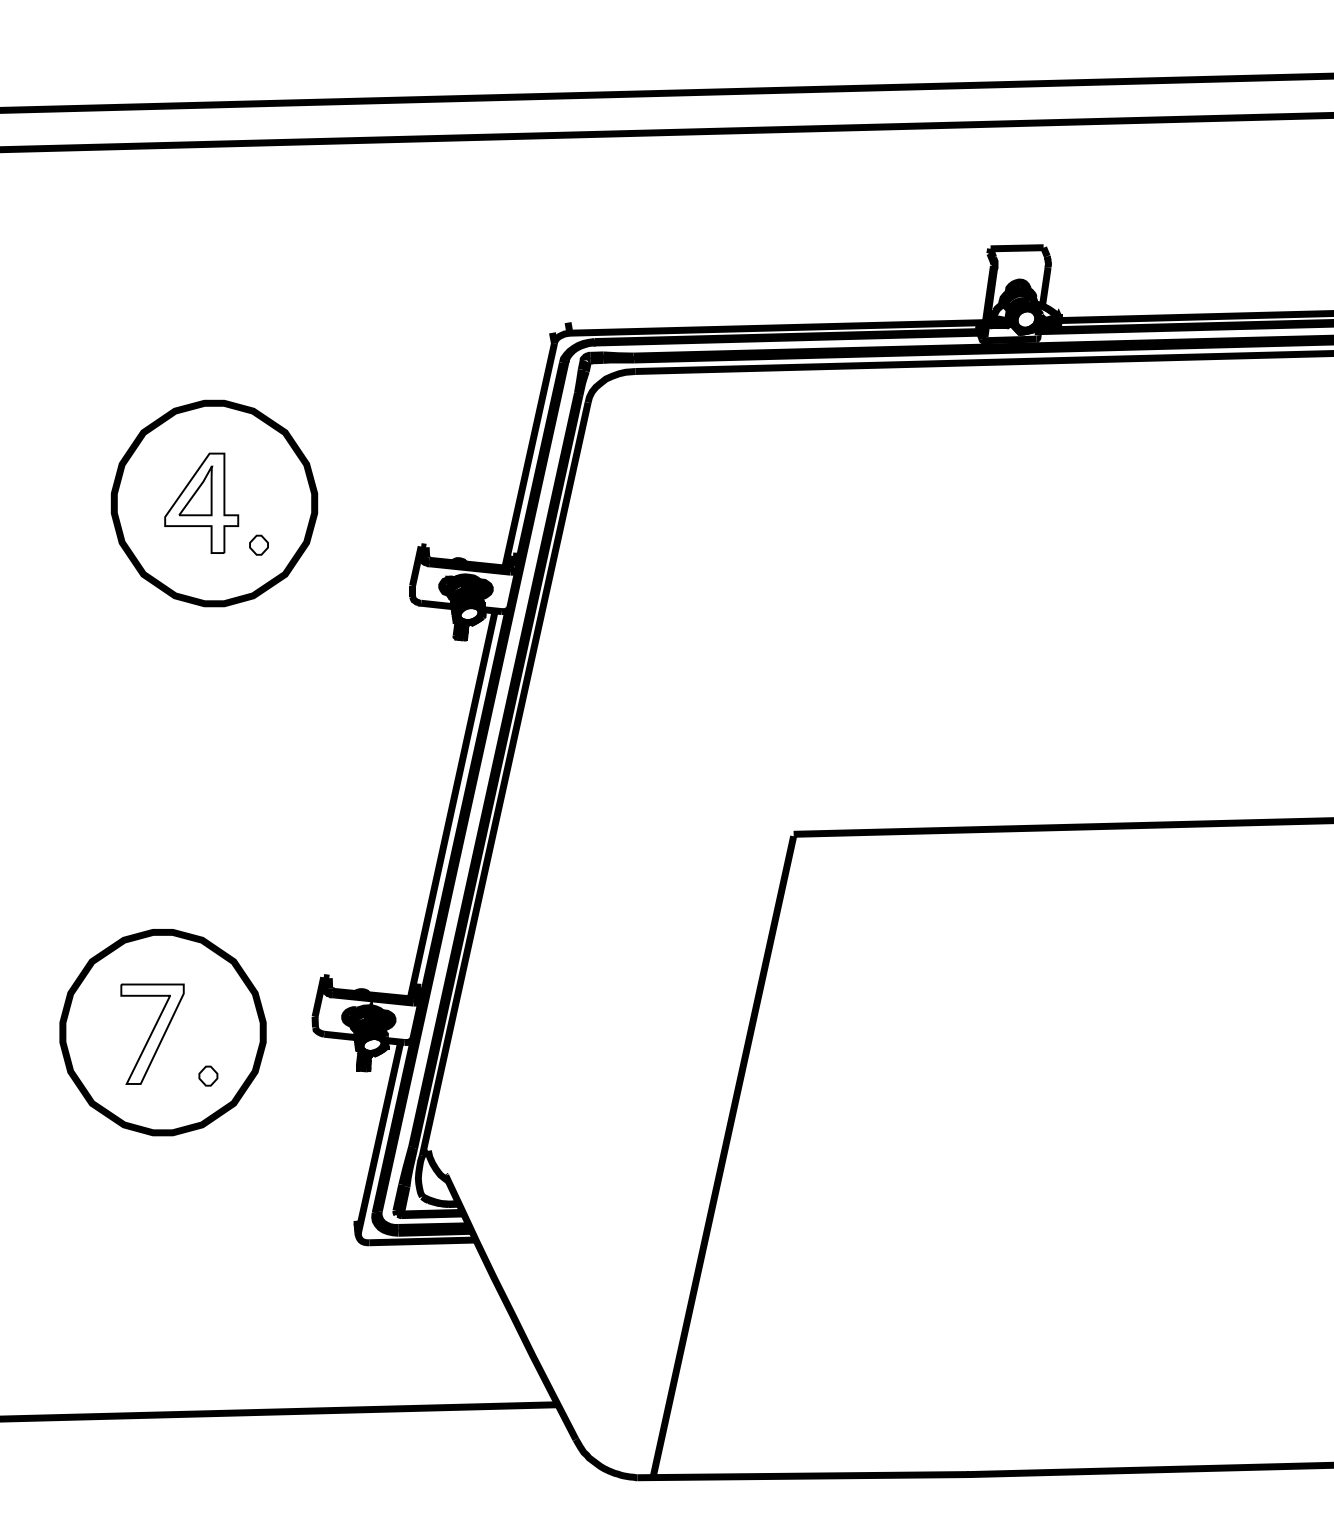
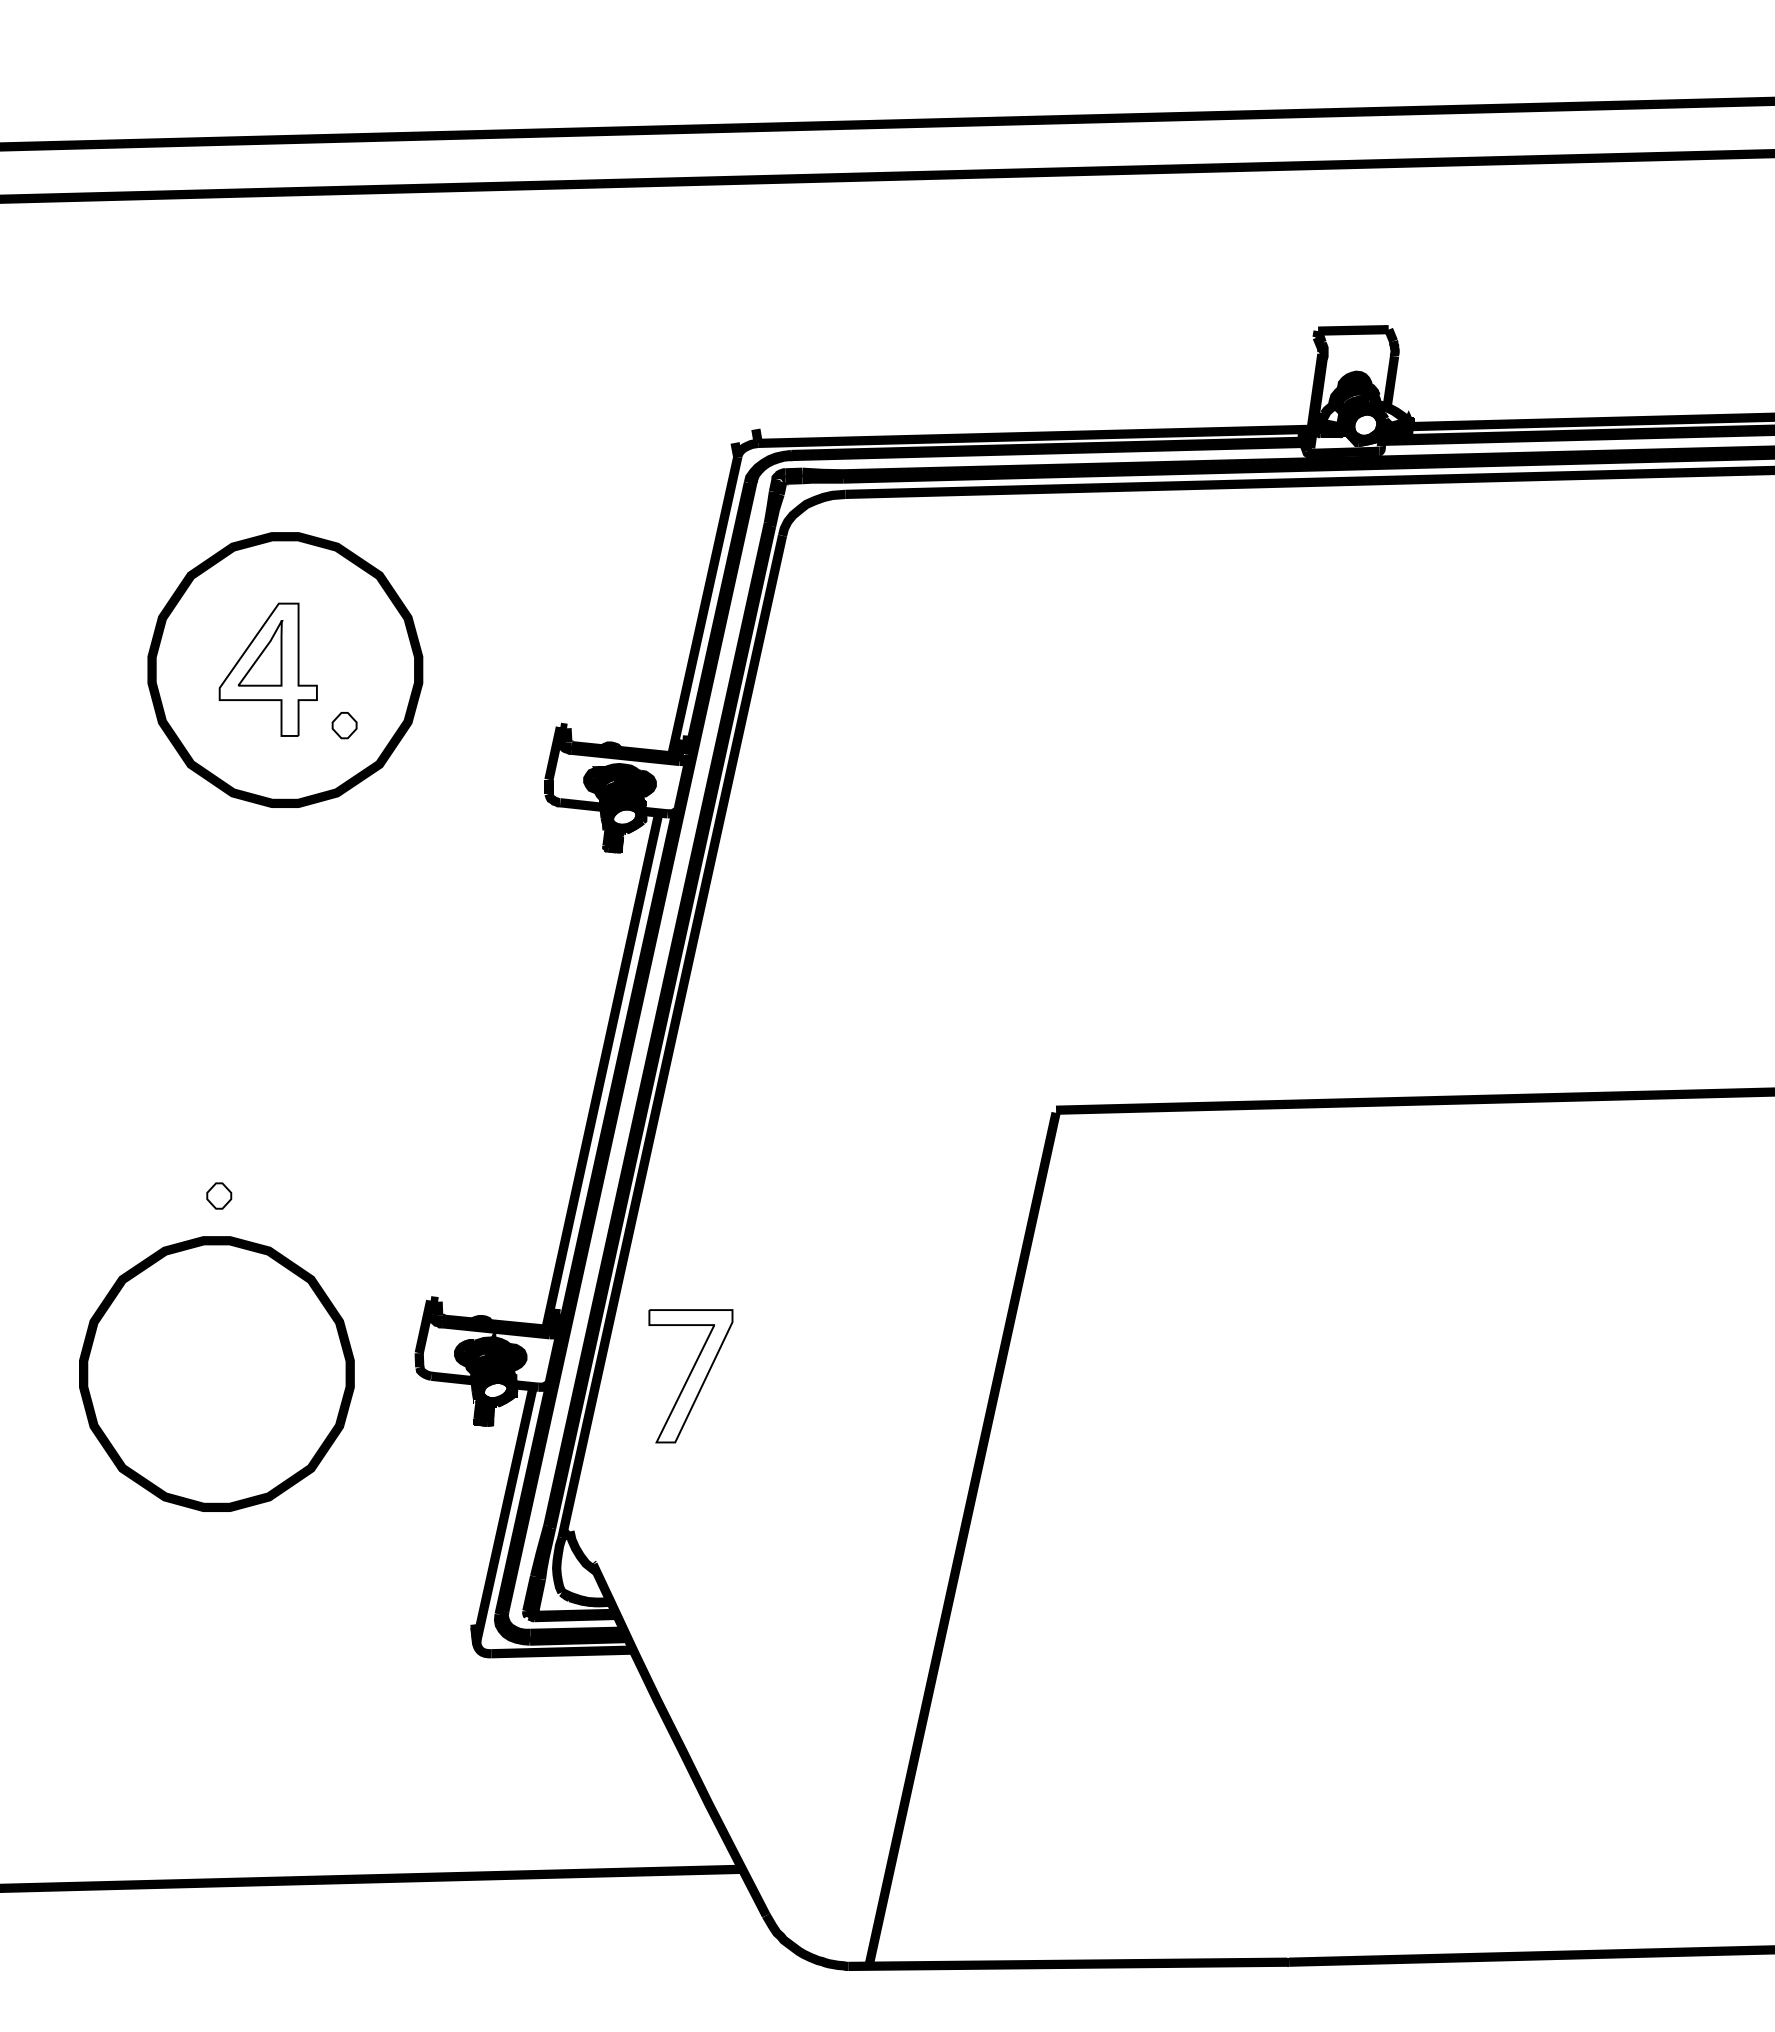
part: (152, 1034) -> (690, 1376), moved
part: (208, 1075) -> (219, 1195), moved

